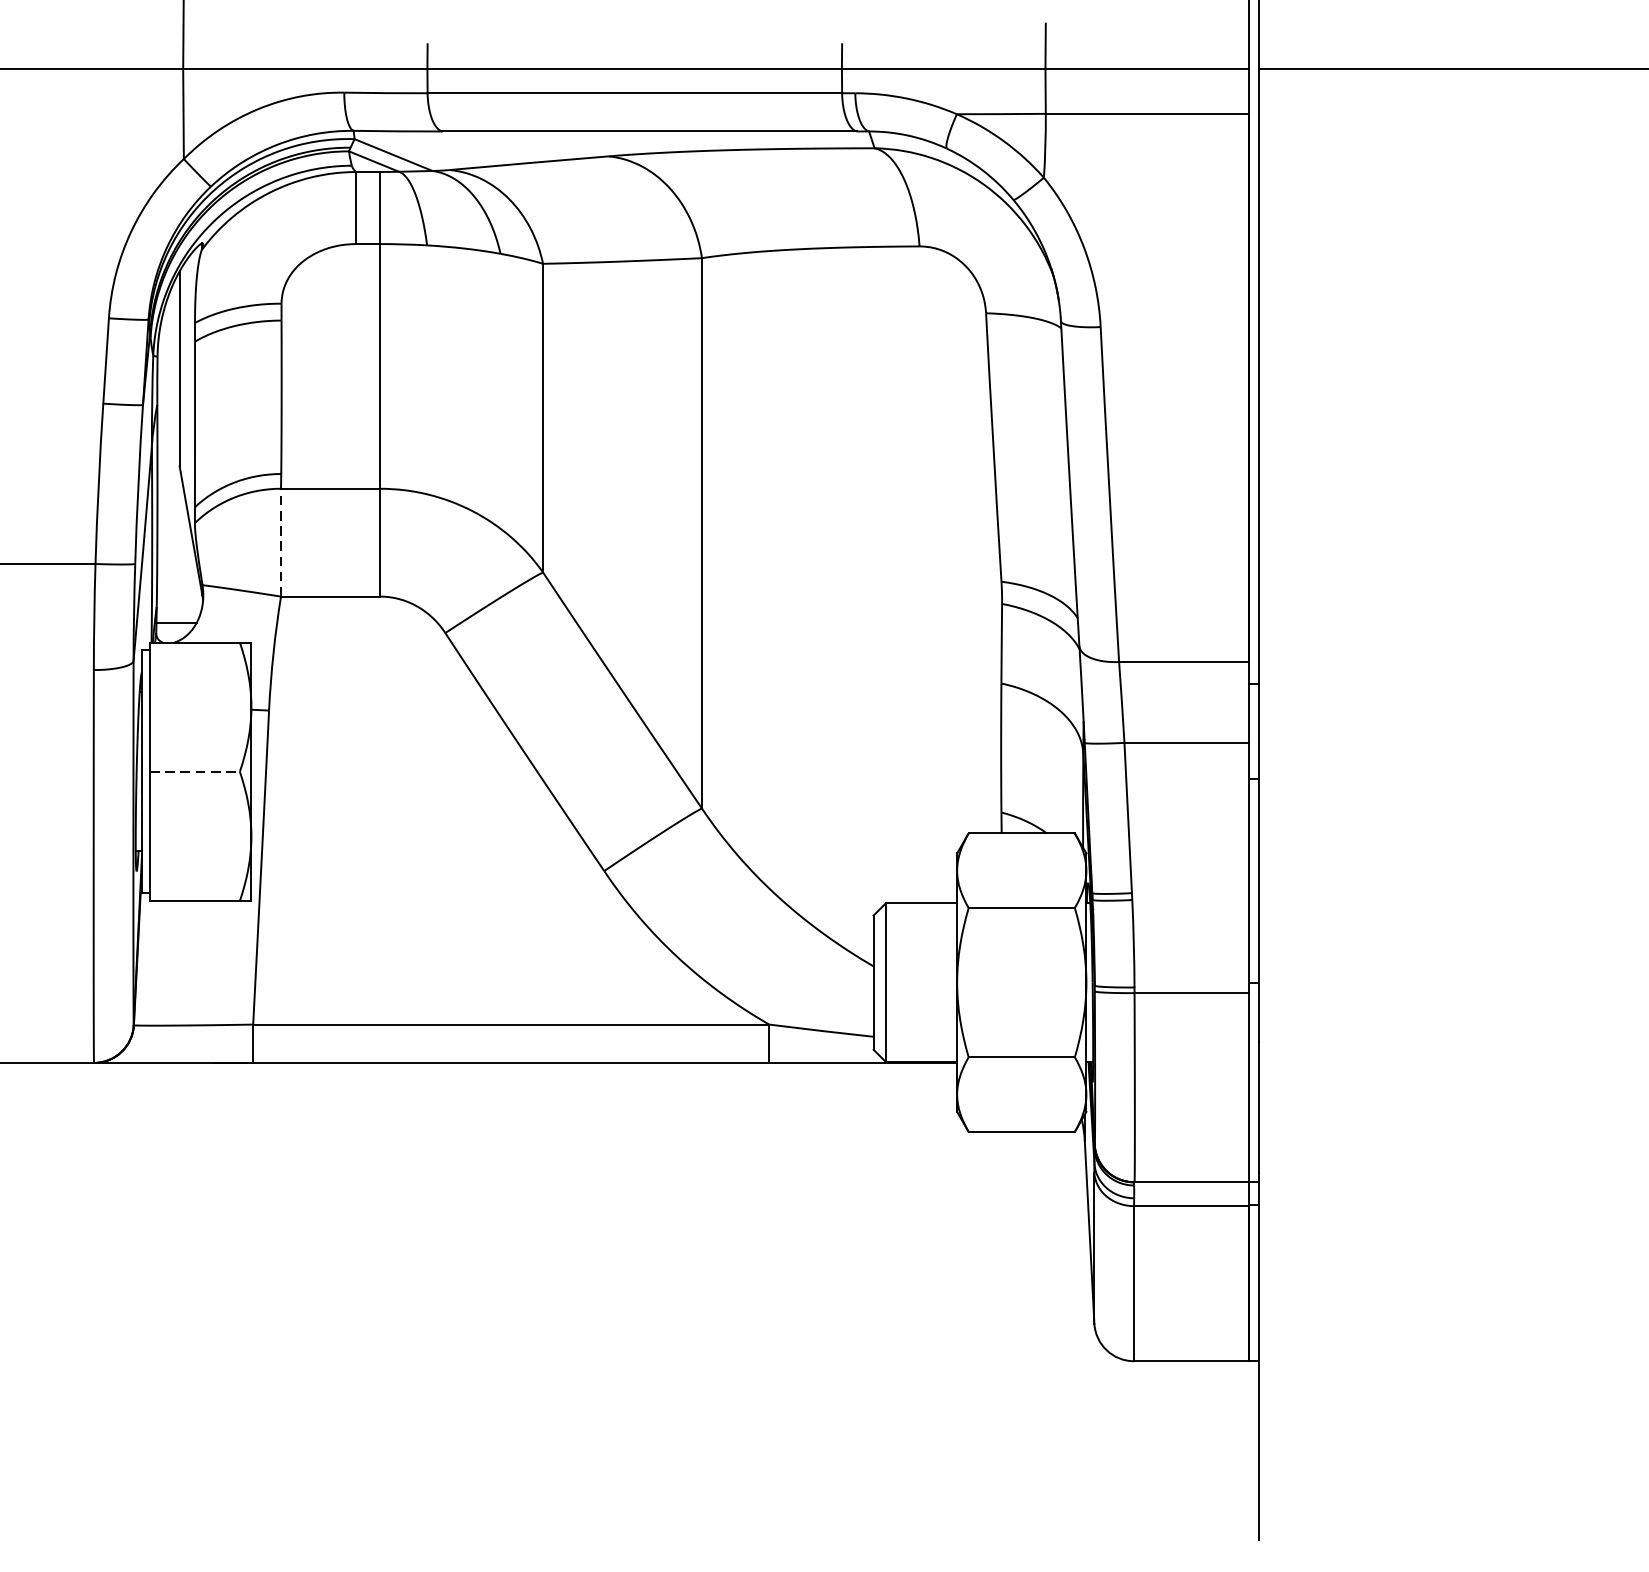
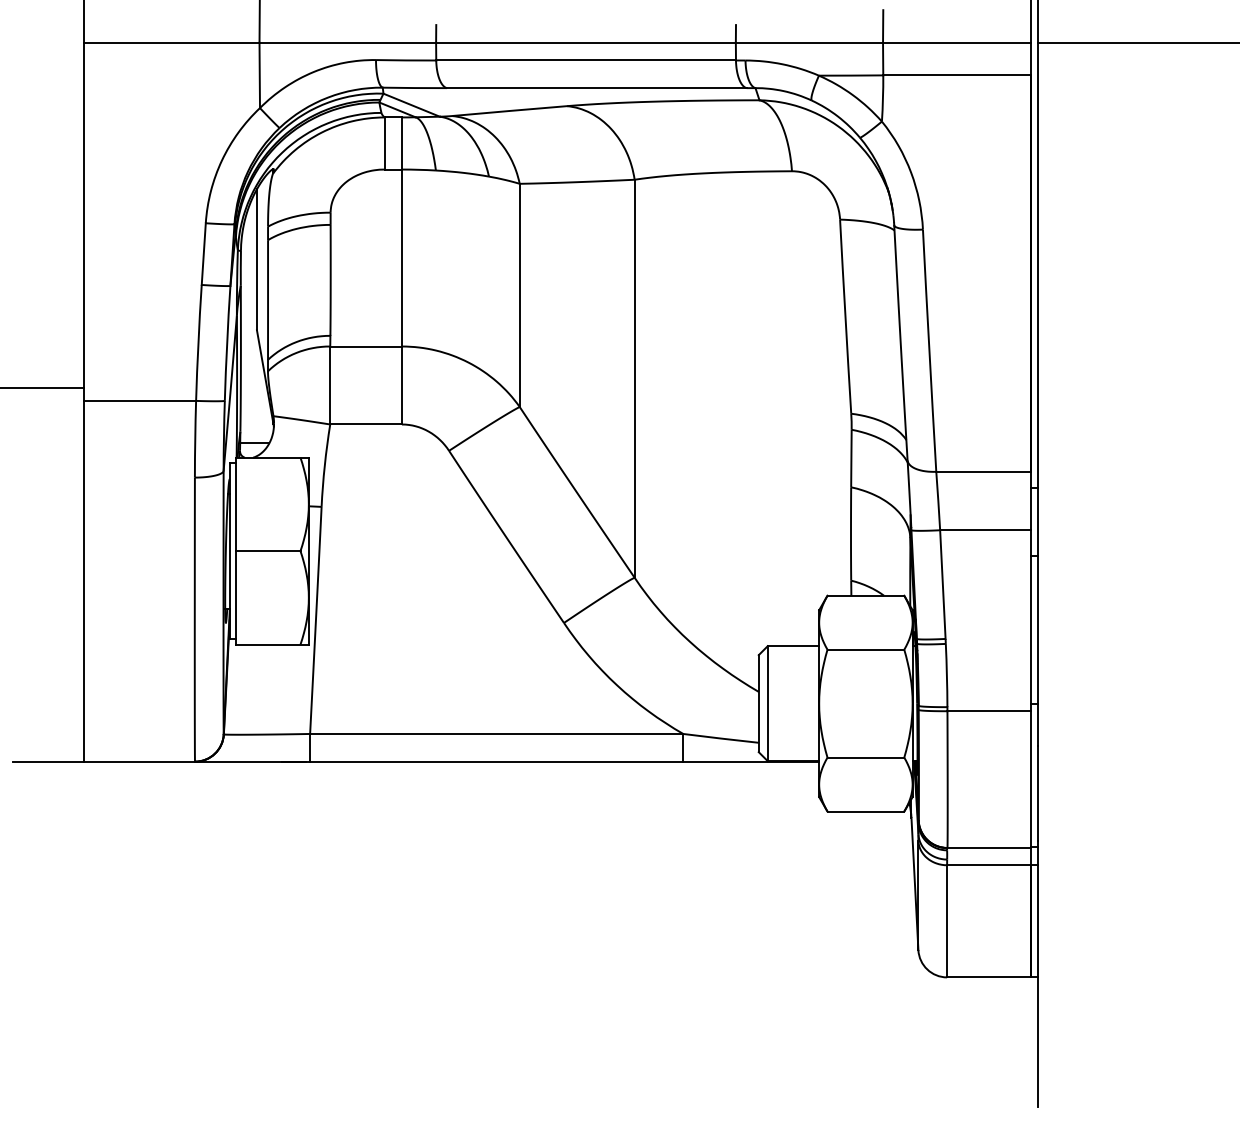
line: (281, 542) -> (330, 385), dashed -> solid
line: (195, 772) -> (268, 551), dashed -> solid

